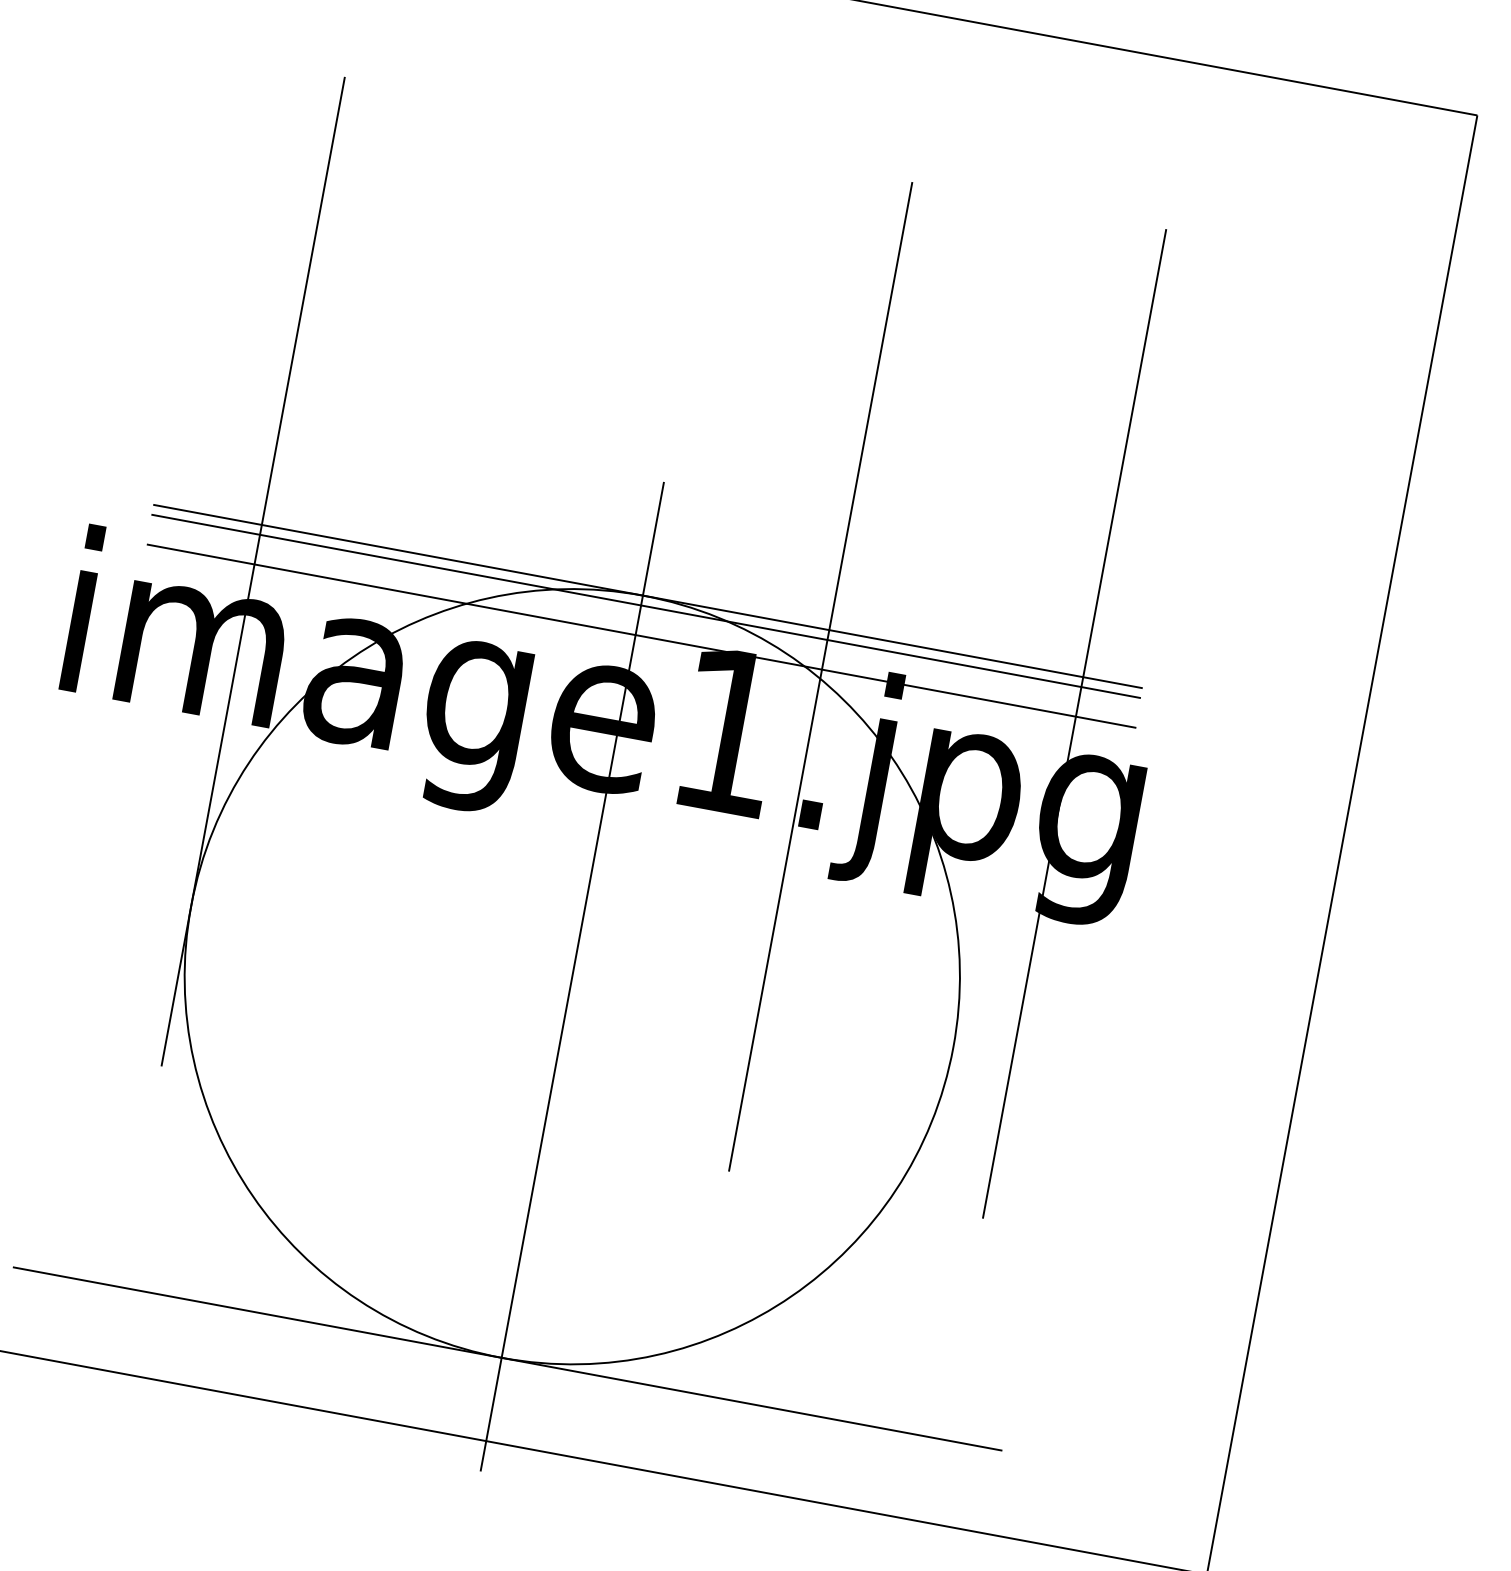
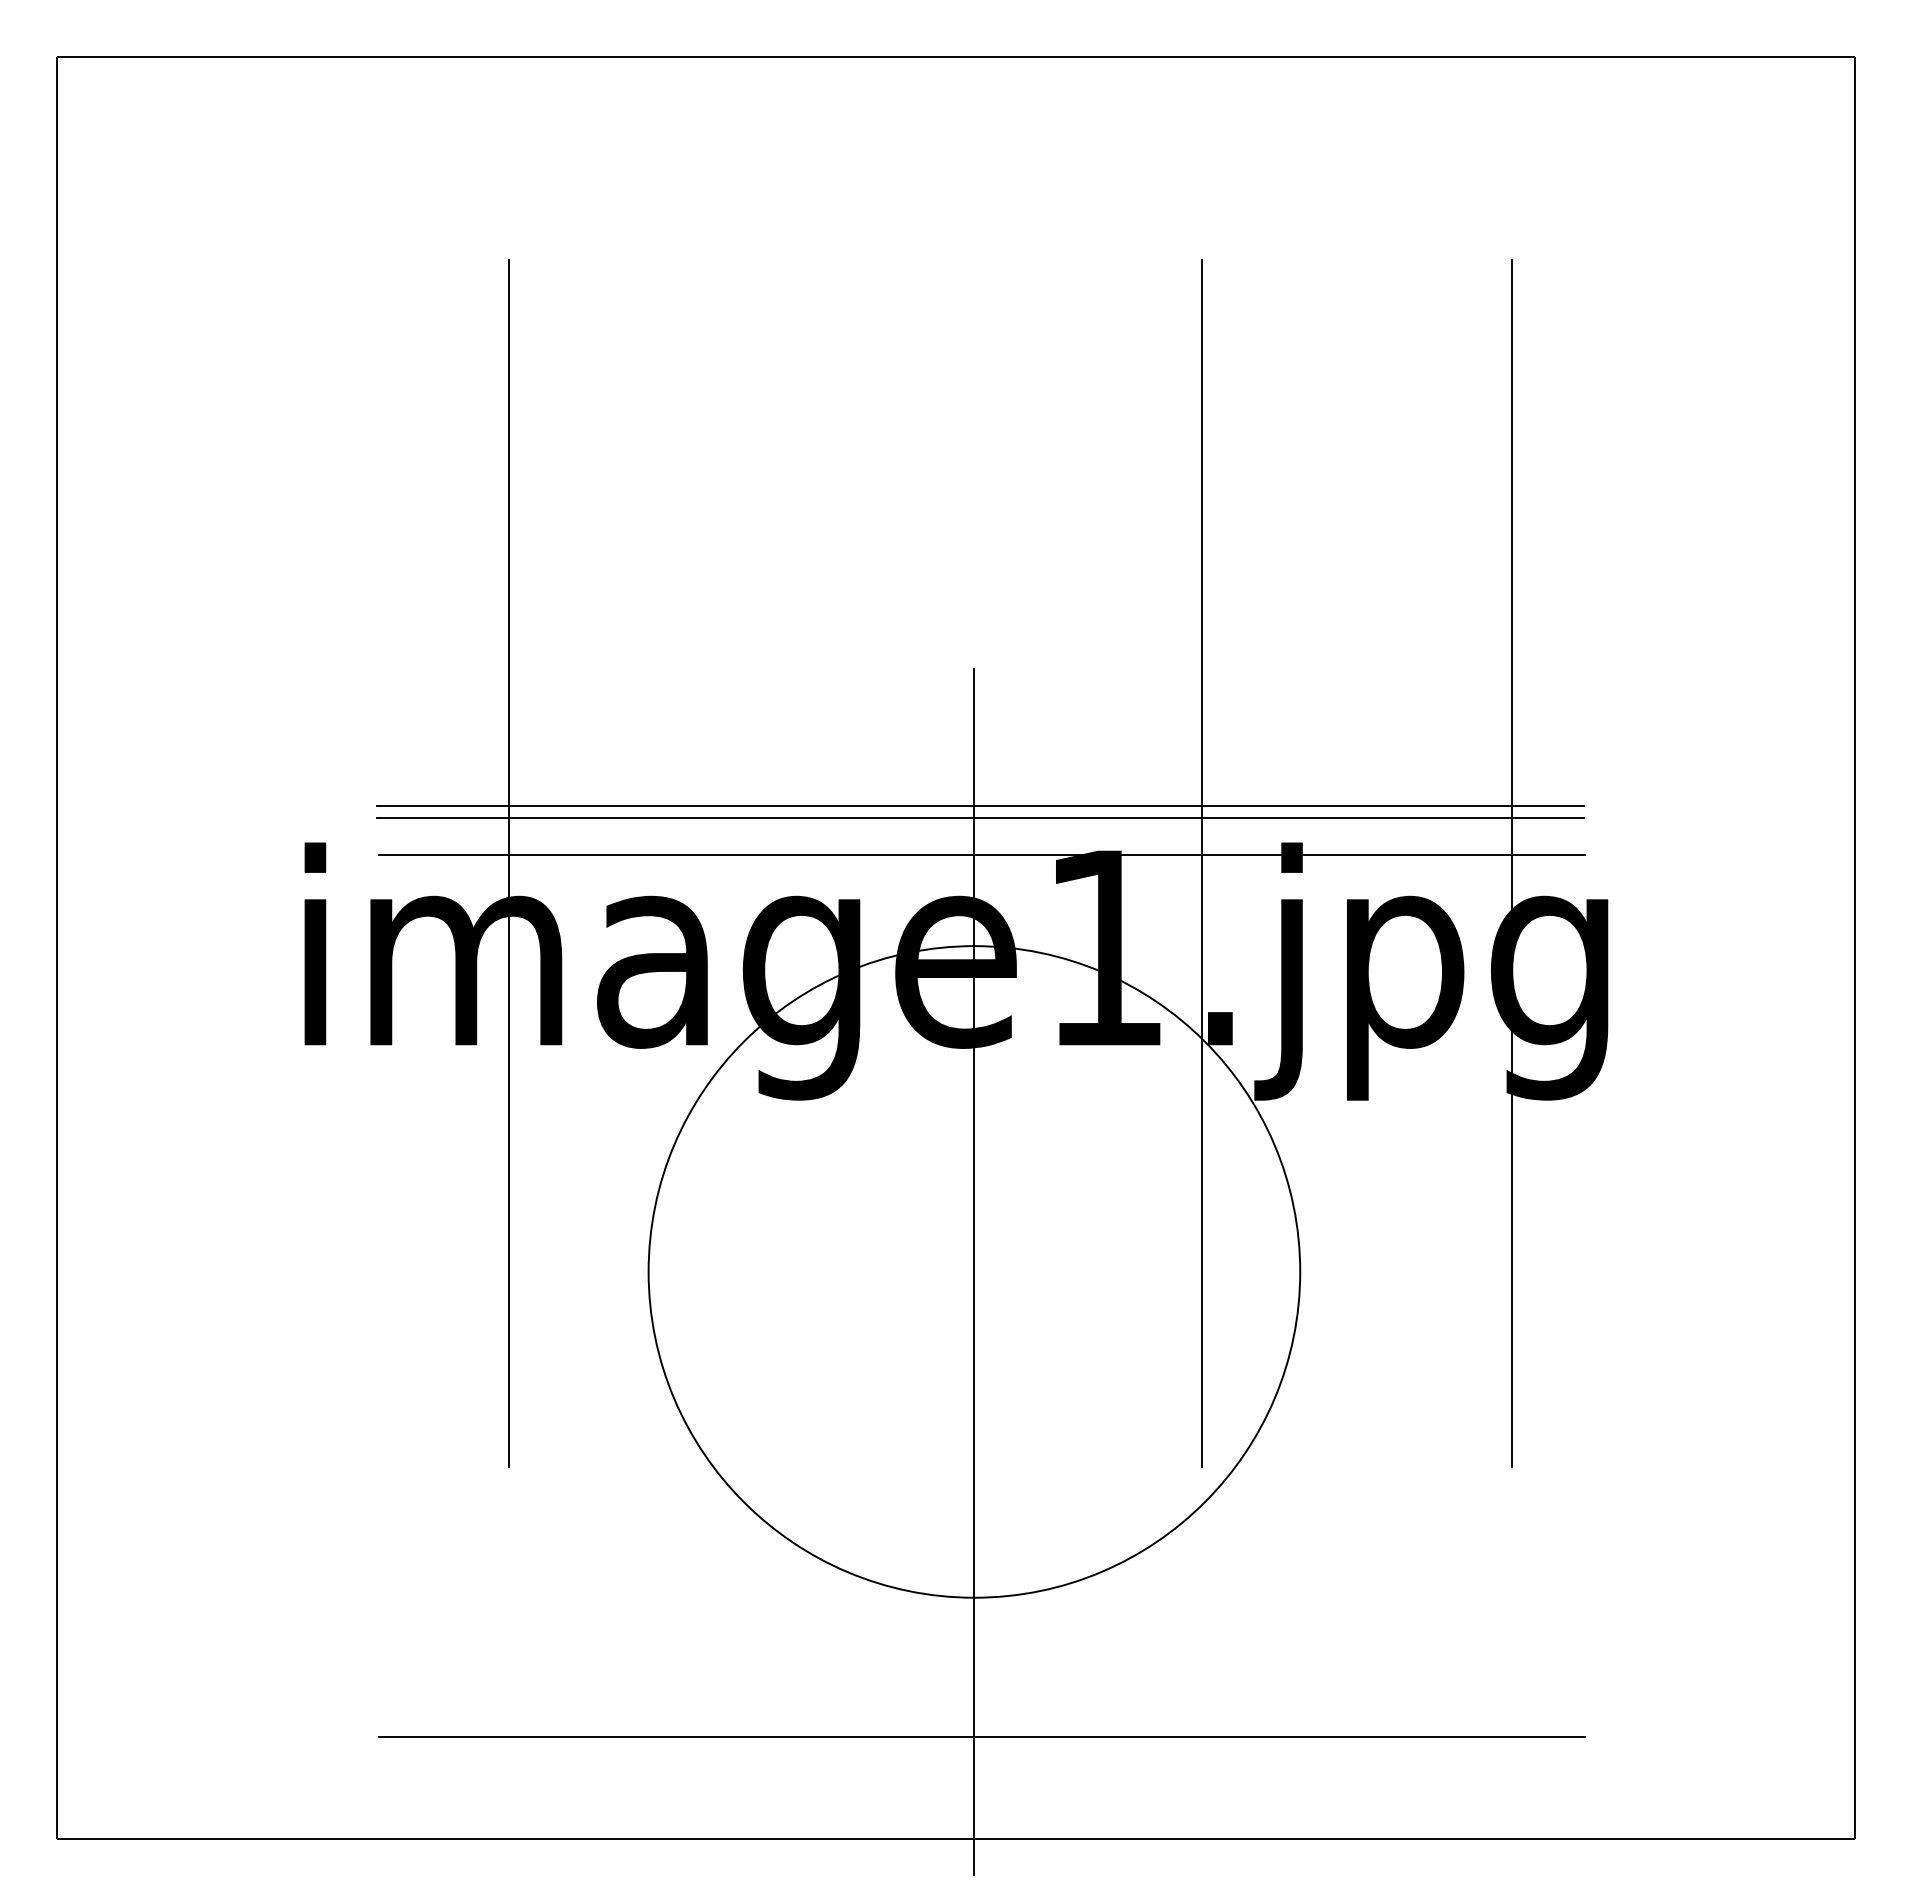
circle: (571, 976) -> (973, 1271), size x0.7

